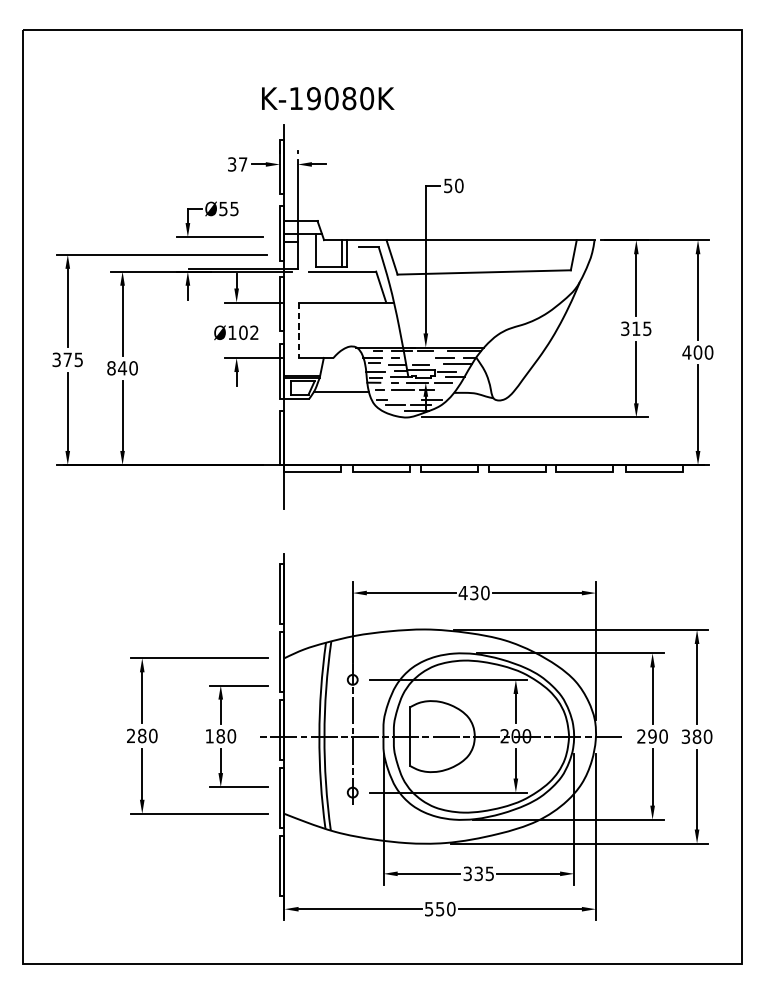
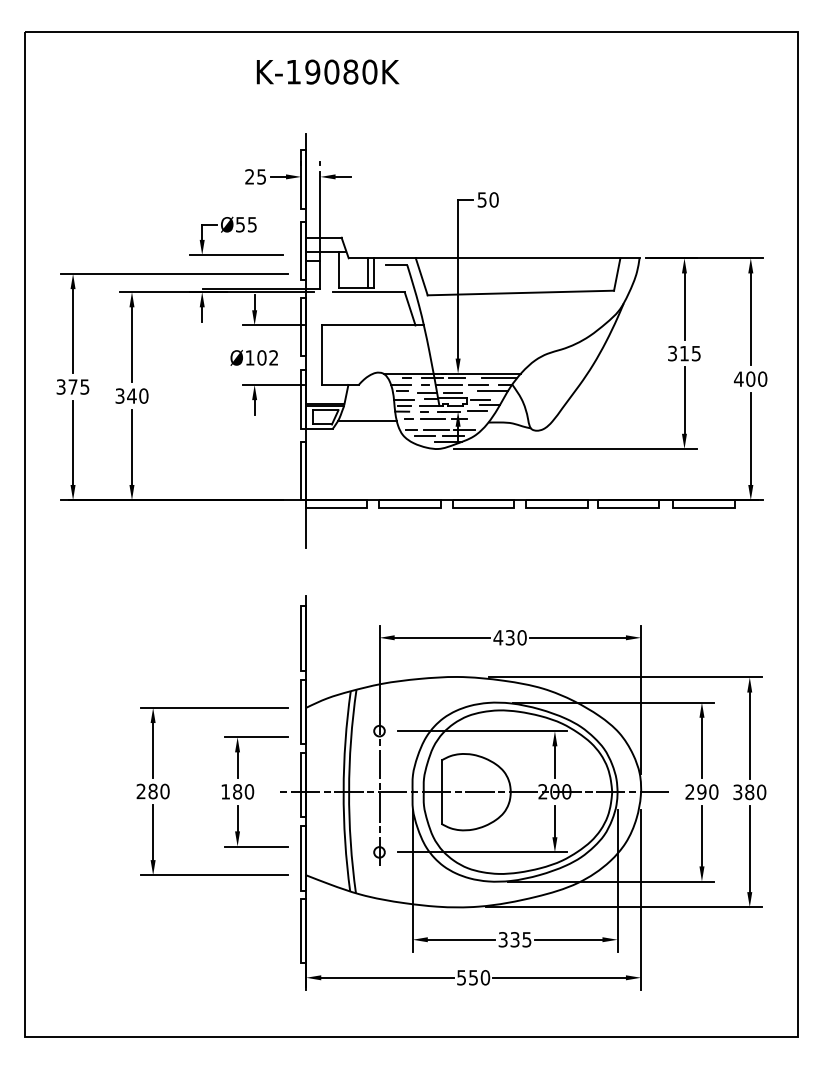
text: (327, 98) -> (327, 71), moved
text: (237, 164) -> (255, 176), 37 -> 25
line: (299, 330) -> (322, 355), dashed -> solid
line: (416, 357) -> (448, 384), added
text: (110, 367) -> (119, 395), 840 -> 340
line: (404, 400) -> (435, 430), added

